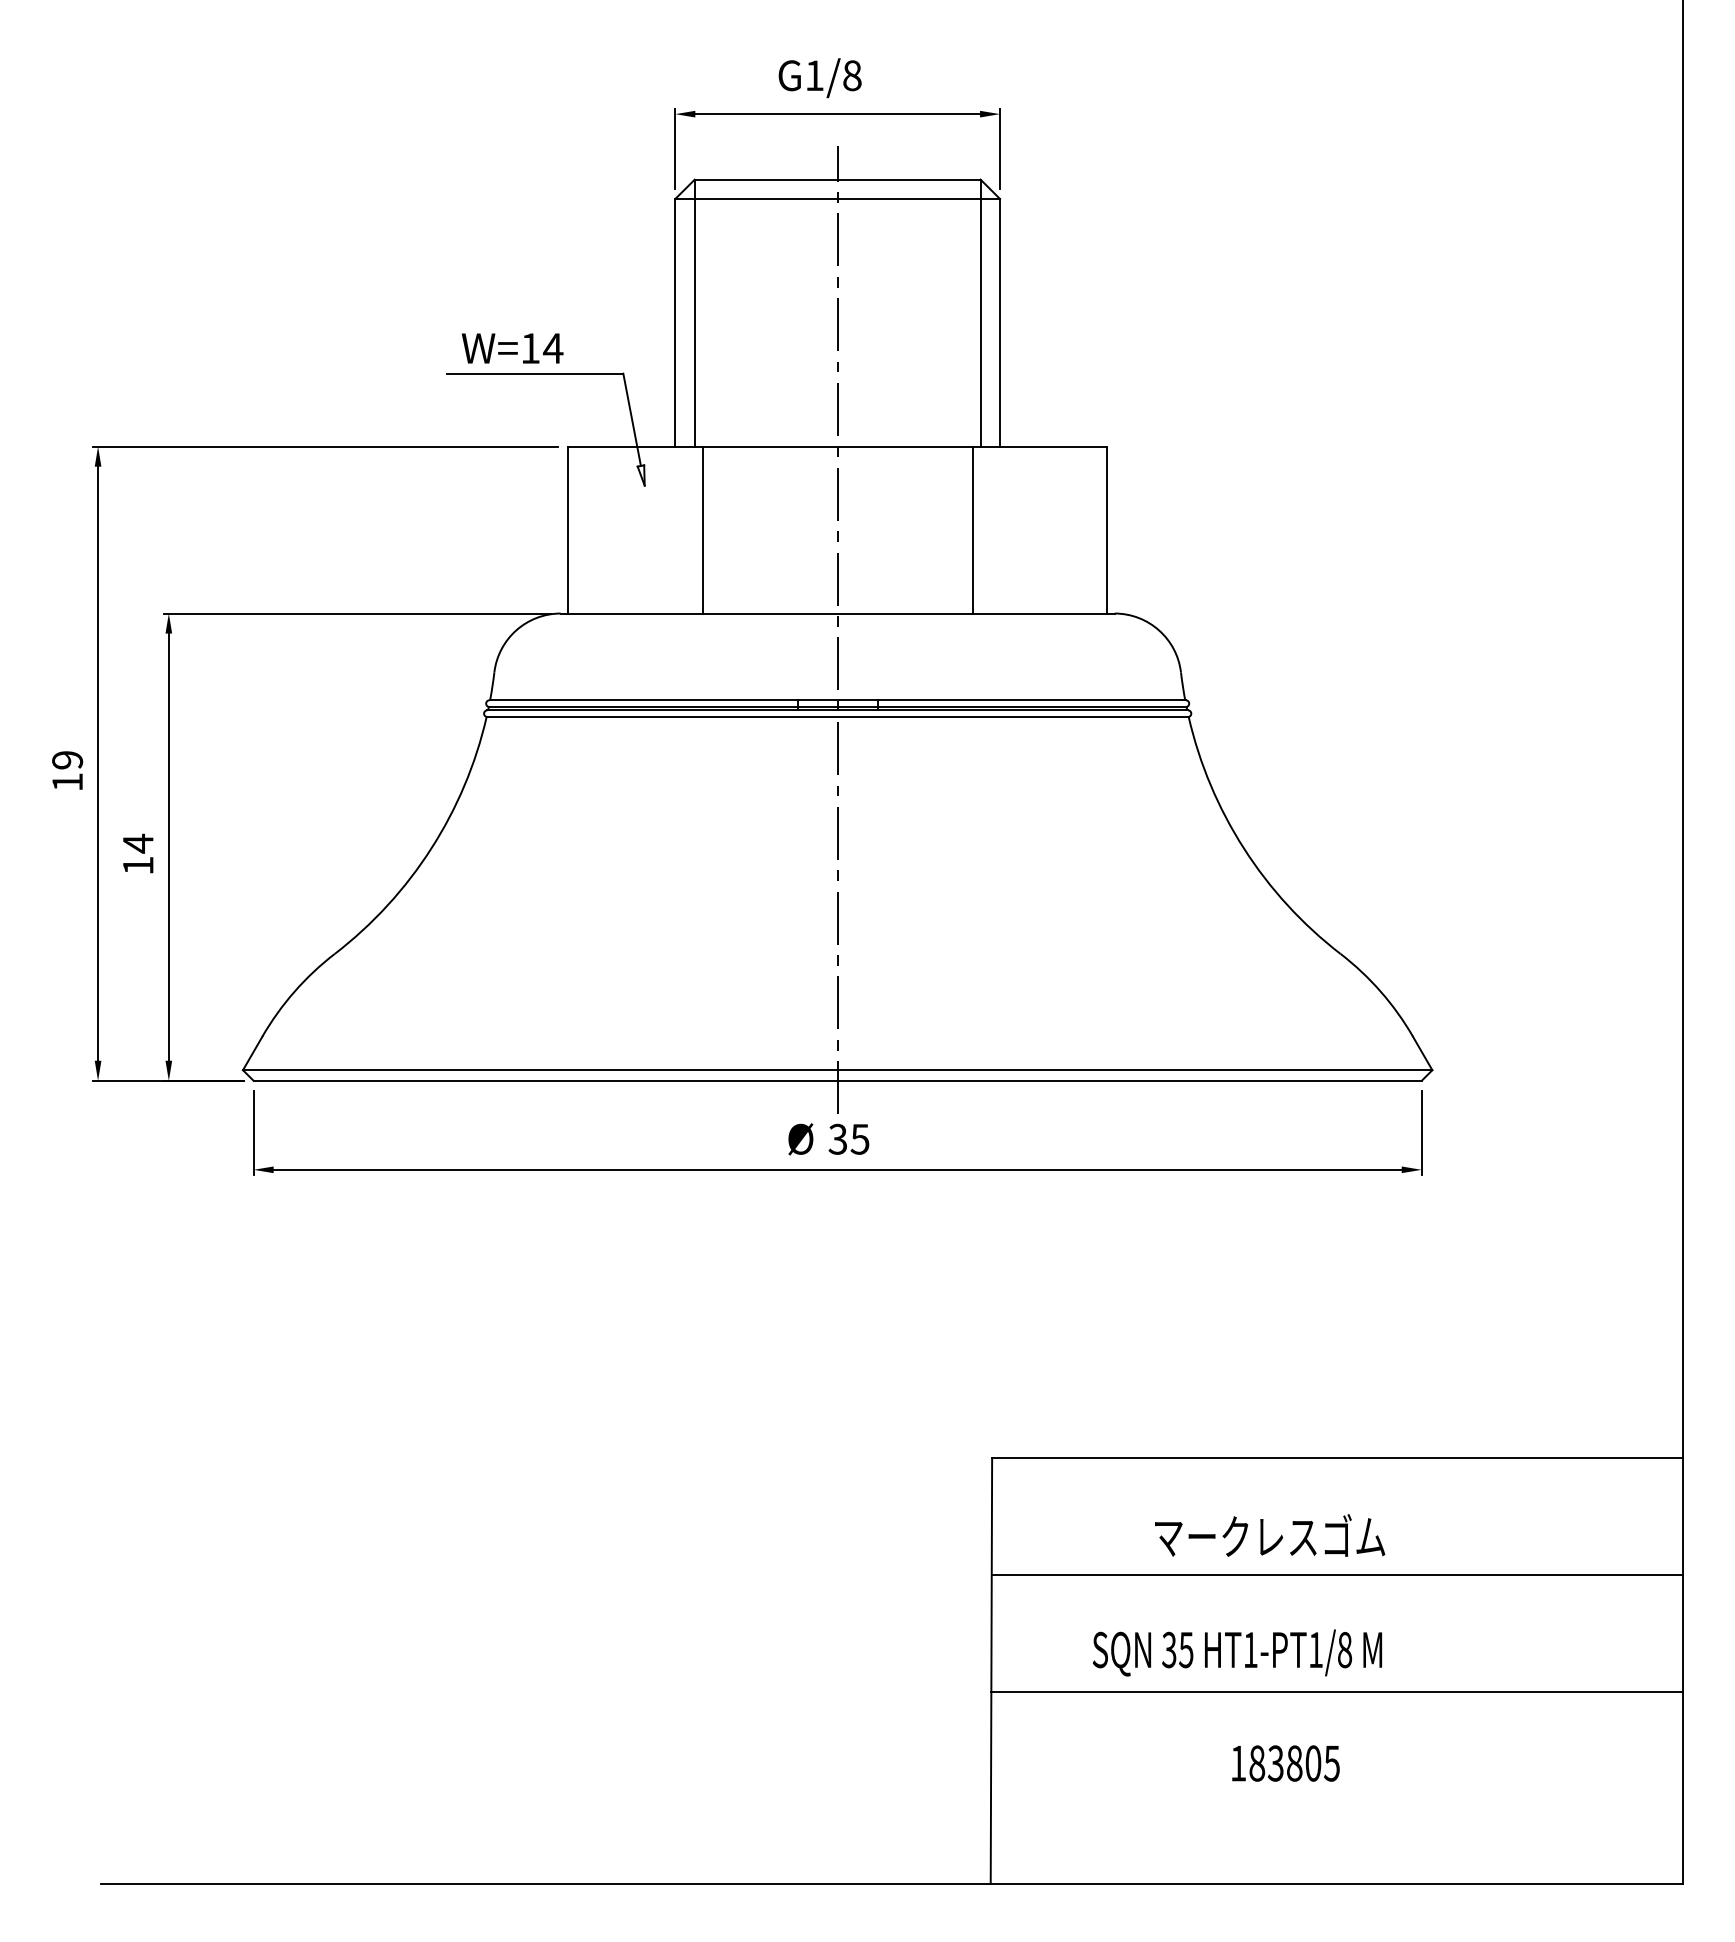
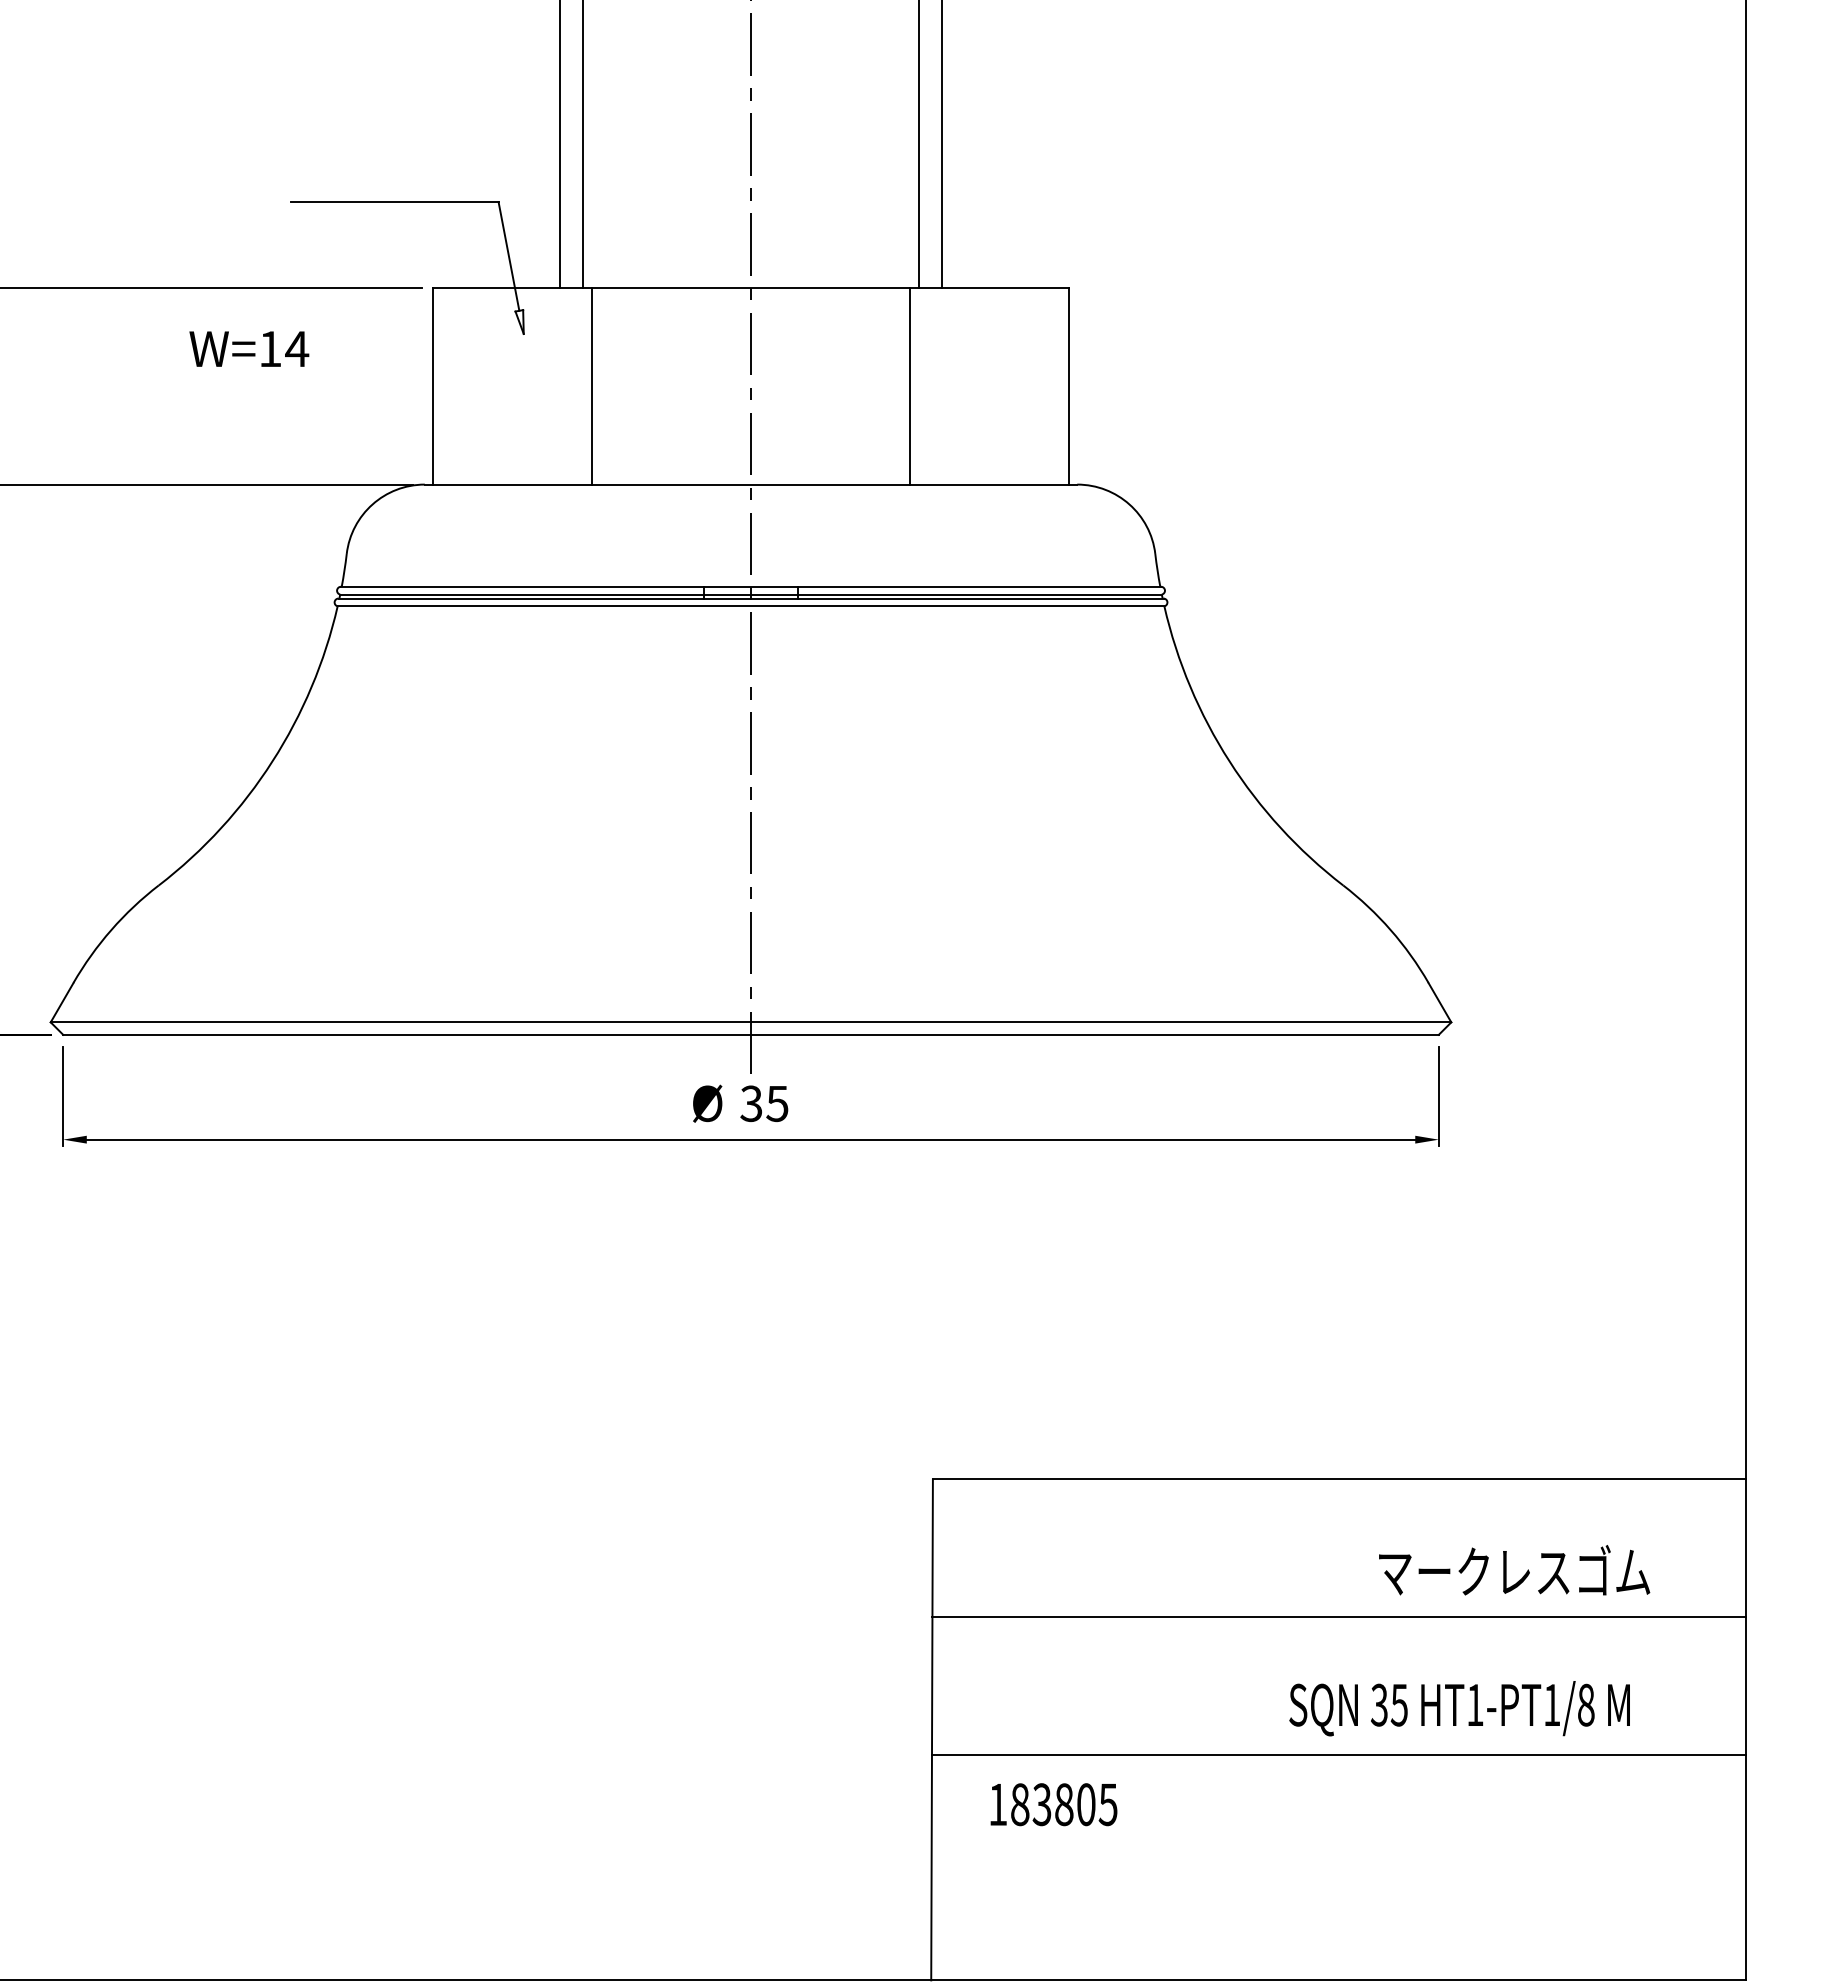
text: (512, 348) -> (249, 349), moved
text: (1270, 1535) -> (1515, 1570), moved
text: (1237, 1652) -> (1459, 1708), moved
text: (1285, 1763) -> (1053, 1804), moved

